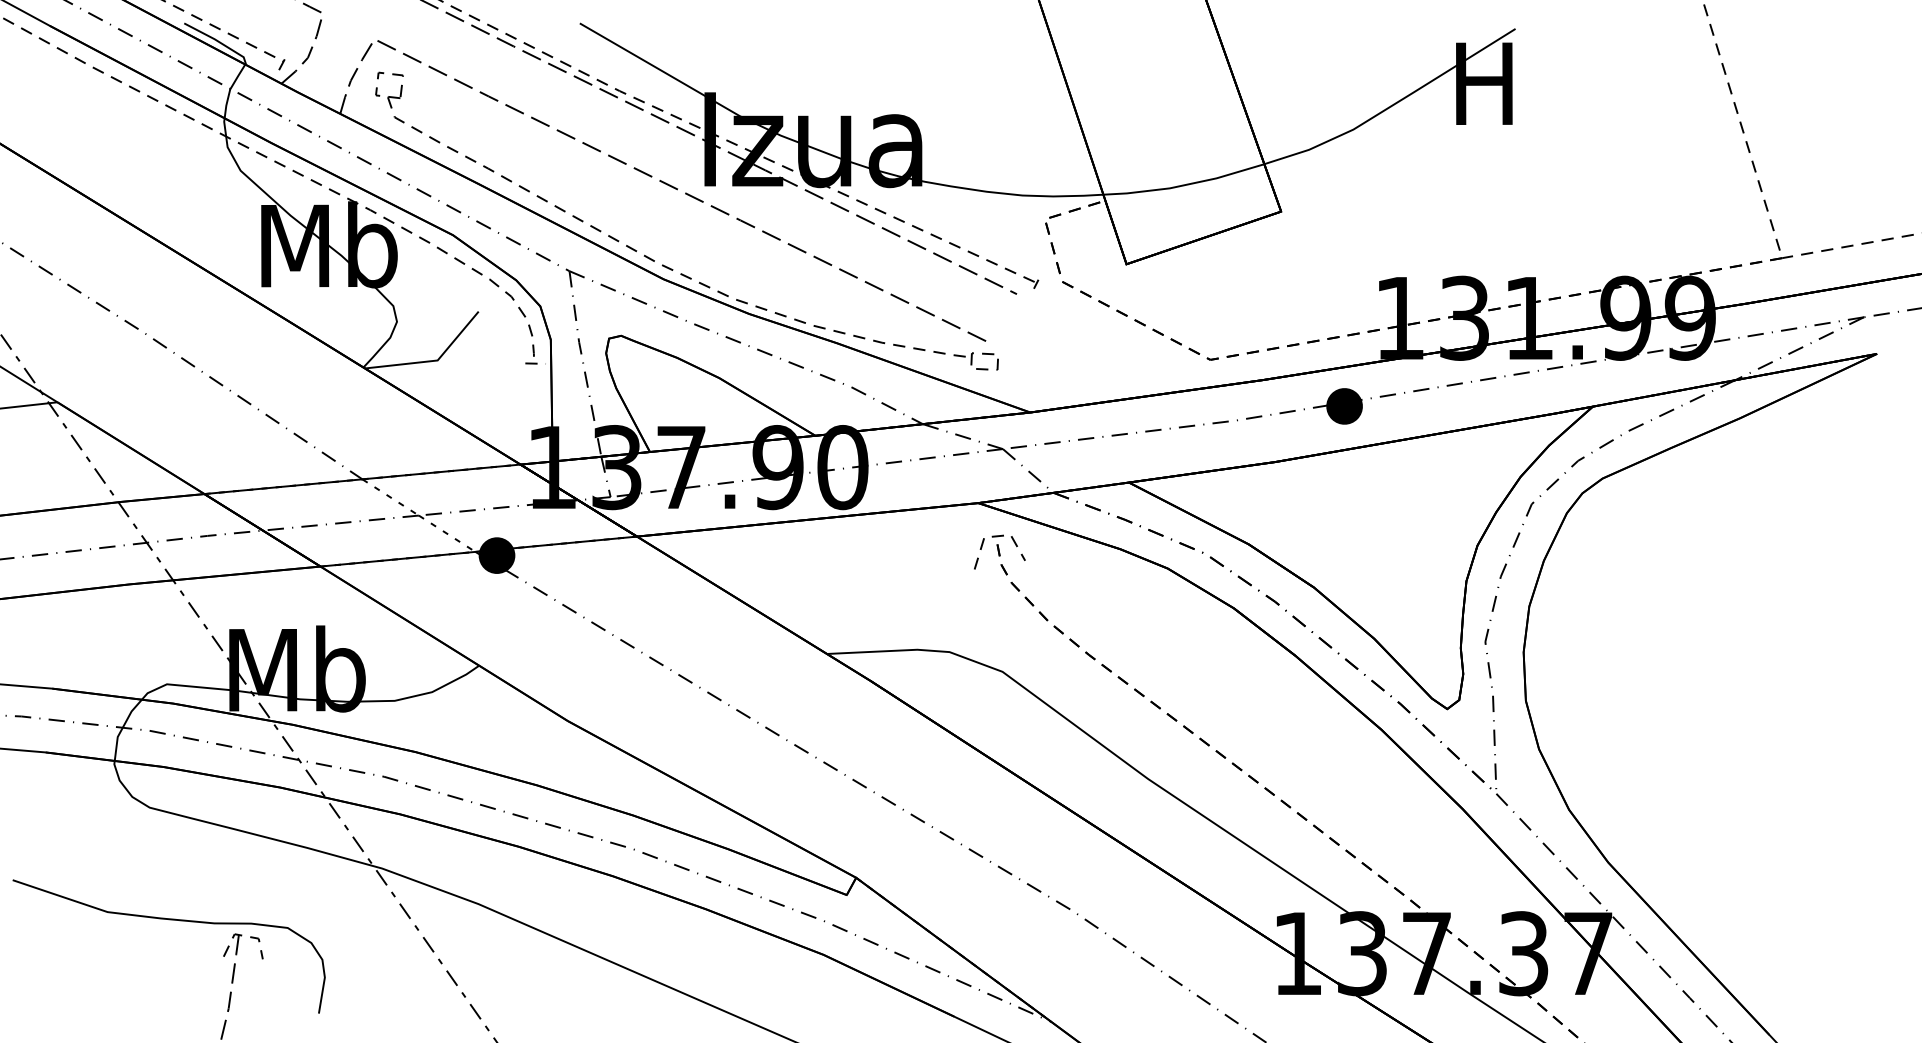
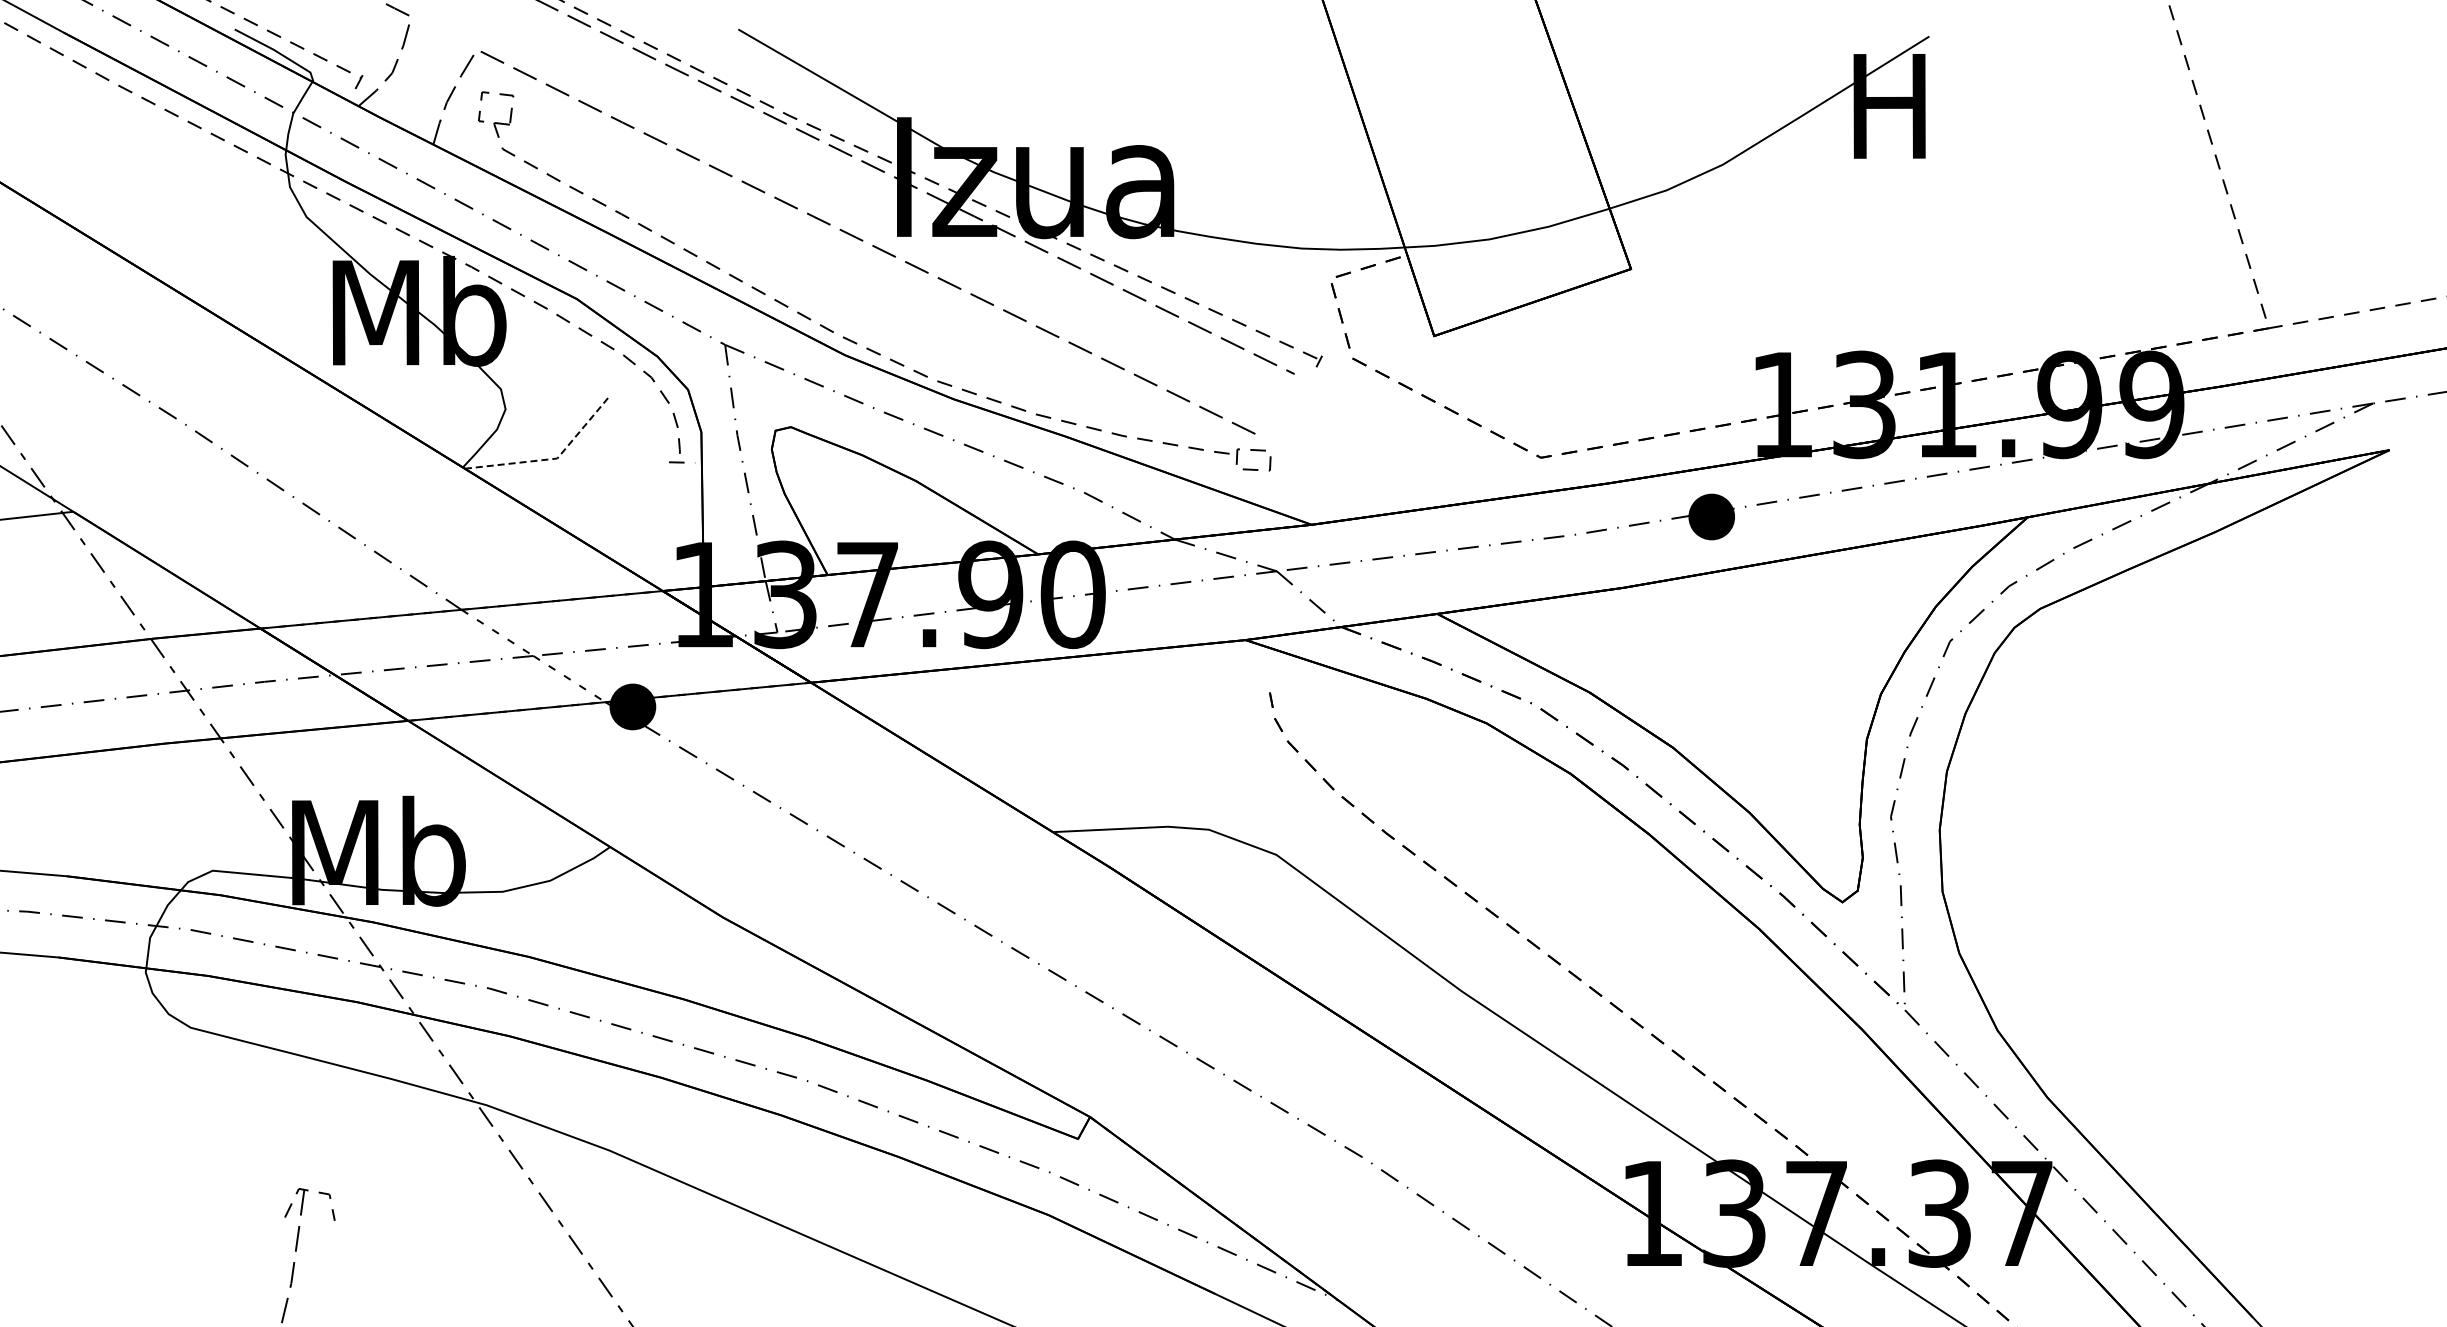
line: (433, 361) -> (552, 459), solid -> dashed
line: (997, 537) -> (1270, 683), removed
curve: (173, 920) -> (220, 1171), removed

